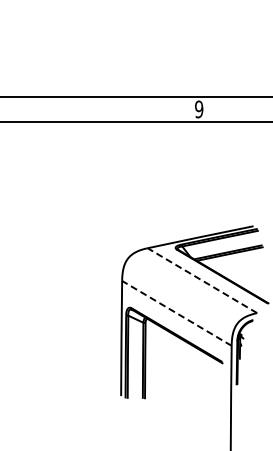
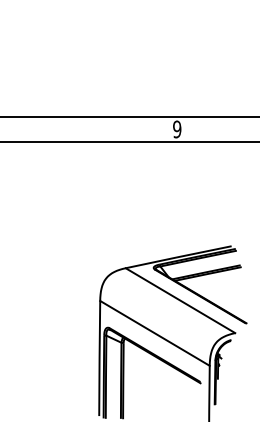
line: (202, 280) -> (180, 300), dashed -> solid
line: (176, 313) -> (154, 333), dashed -> solid

